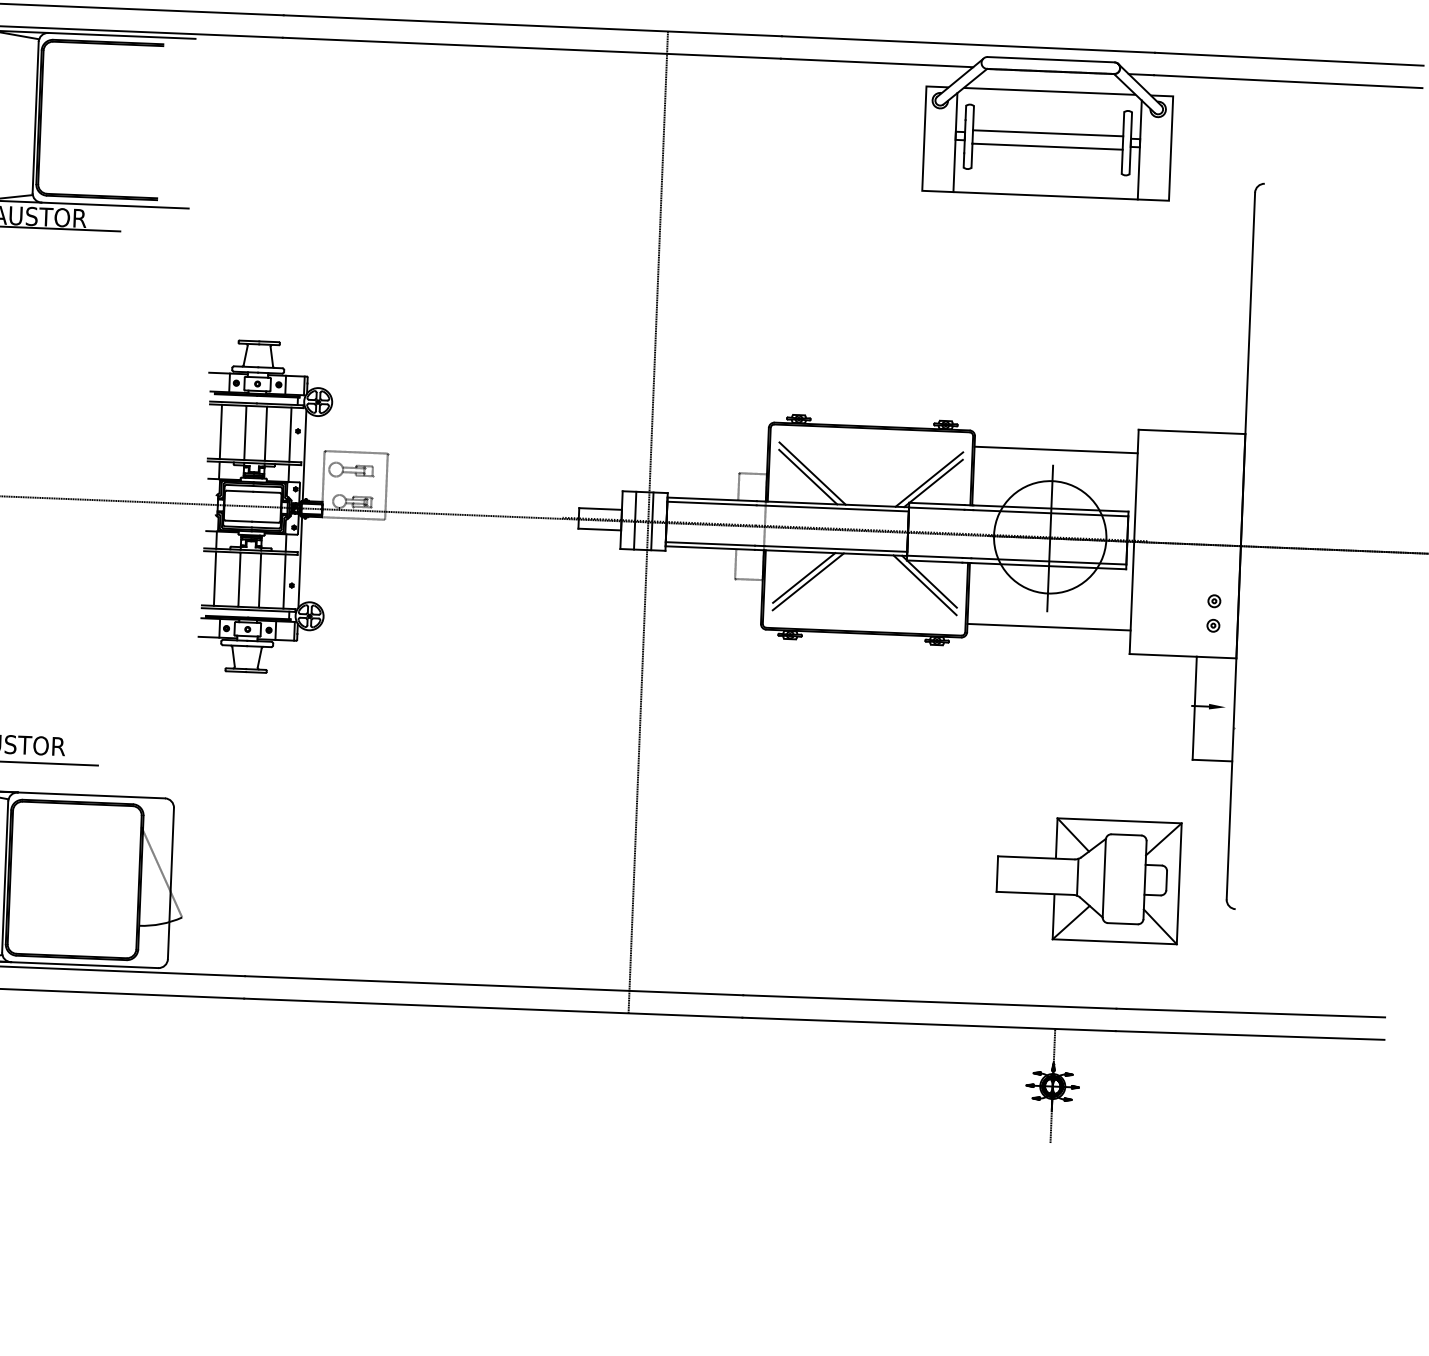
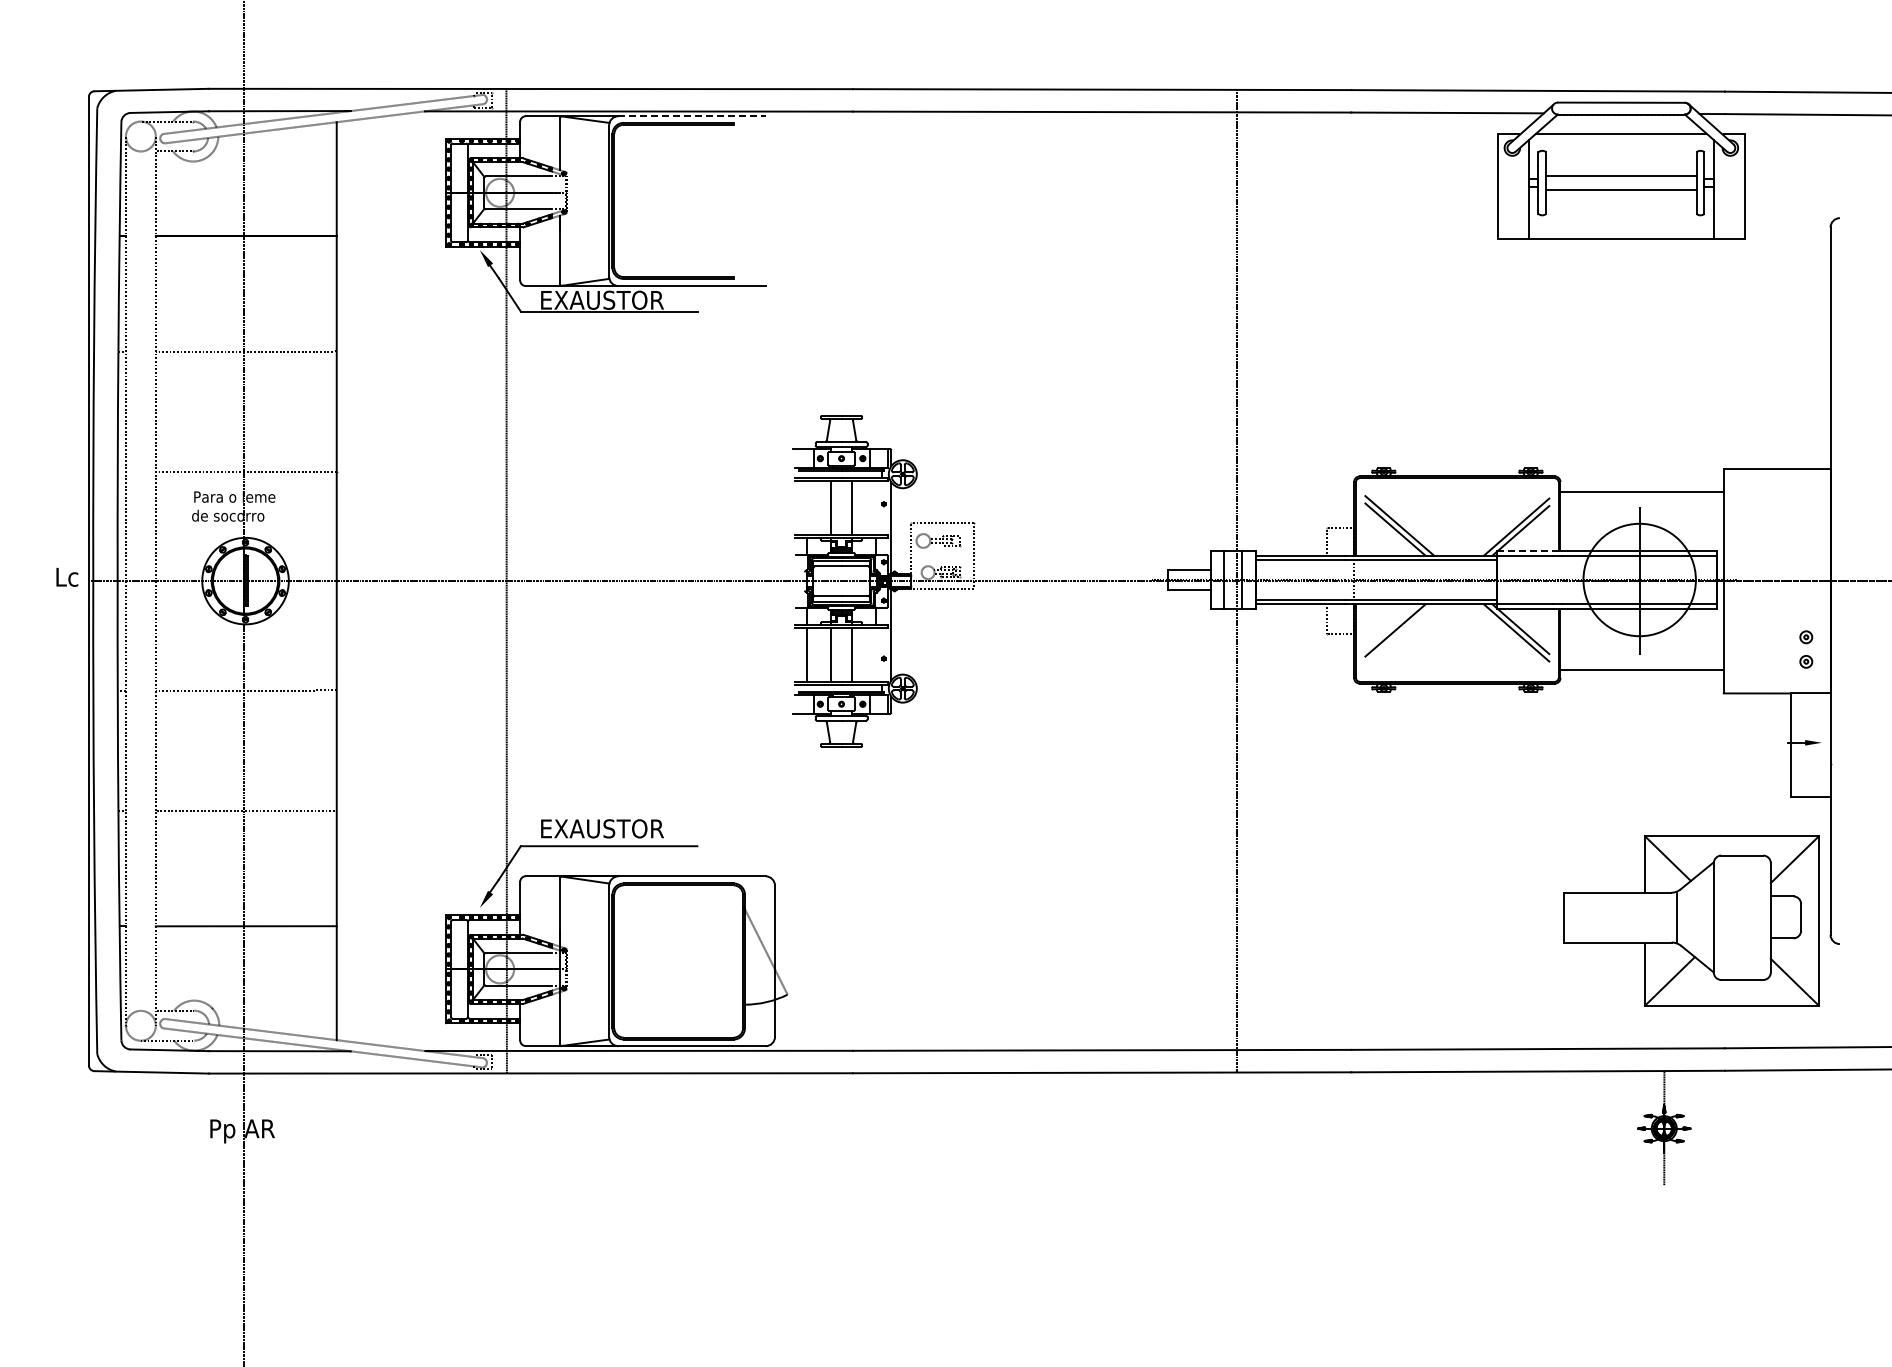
line: (122, 36) -> (692, 116), solid -> dashed
line: (220, 431) -> (806, 507), removed
line: (290, 434) -> (876, 507), removed
line: (937, 504) -> (1525, 551), solid -> dashed
line: (284, 581) -> (876, 654), removed
line: (808, 582) -> (1399, 634), removed
part: (1088, 879) -> (1691, 920), size x1.4

